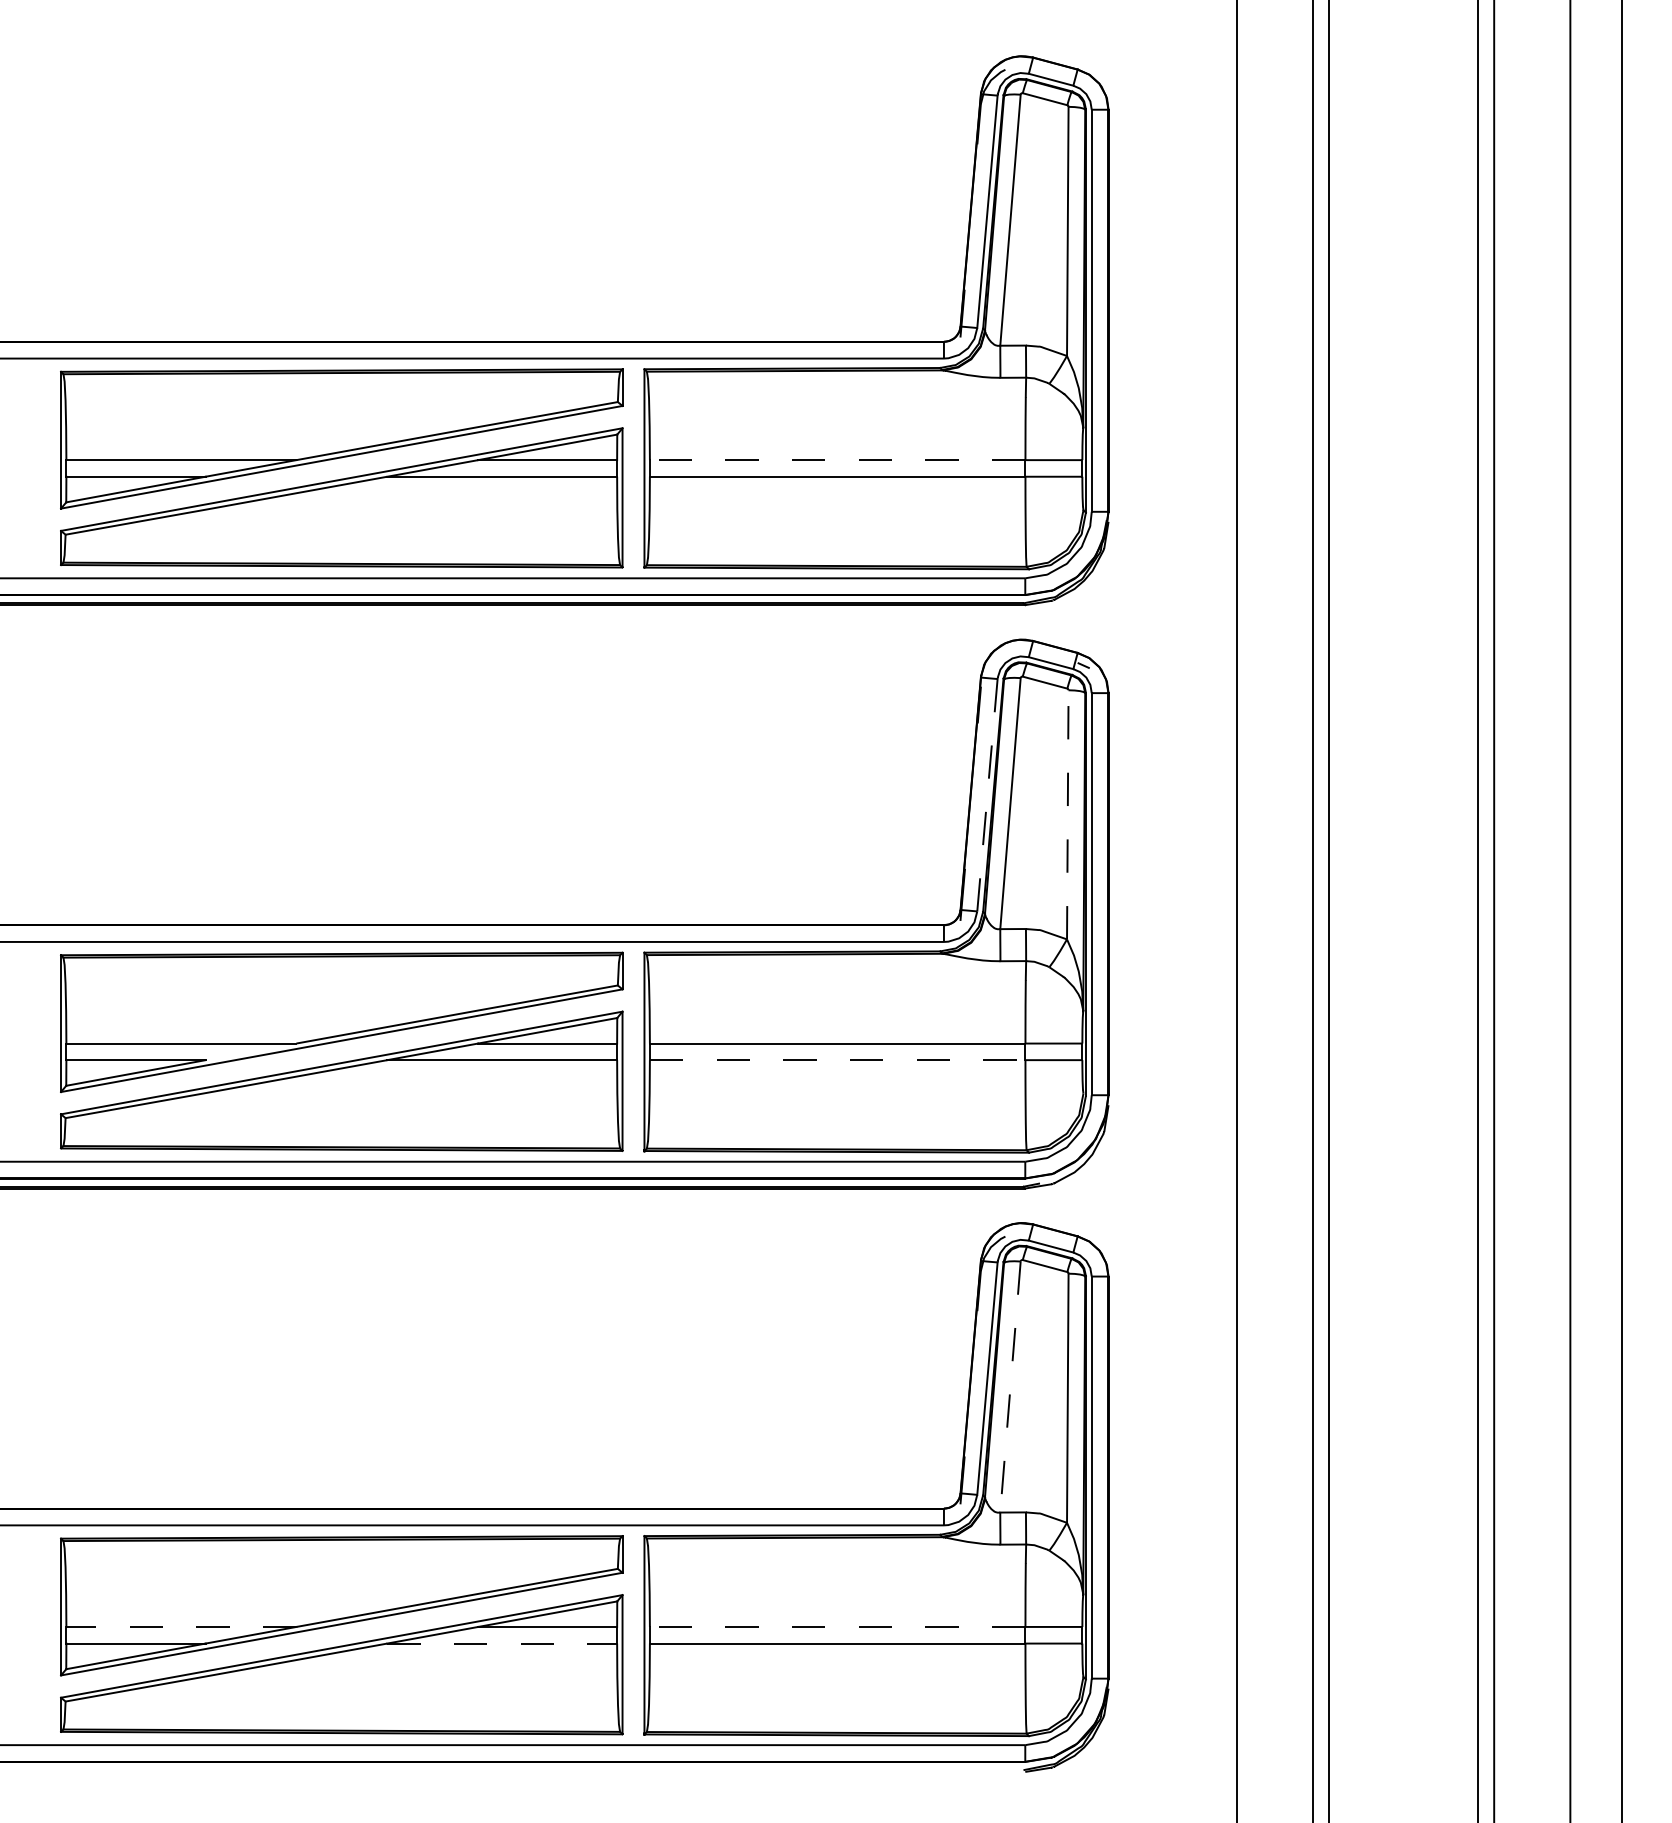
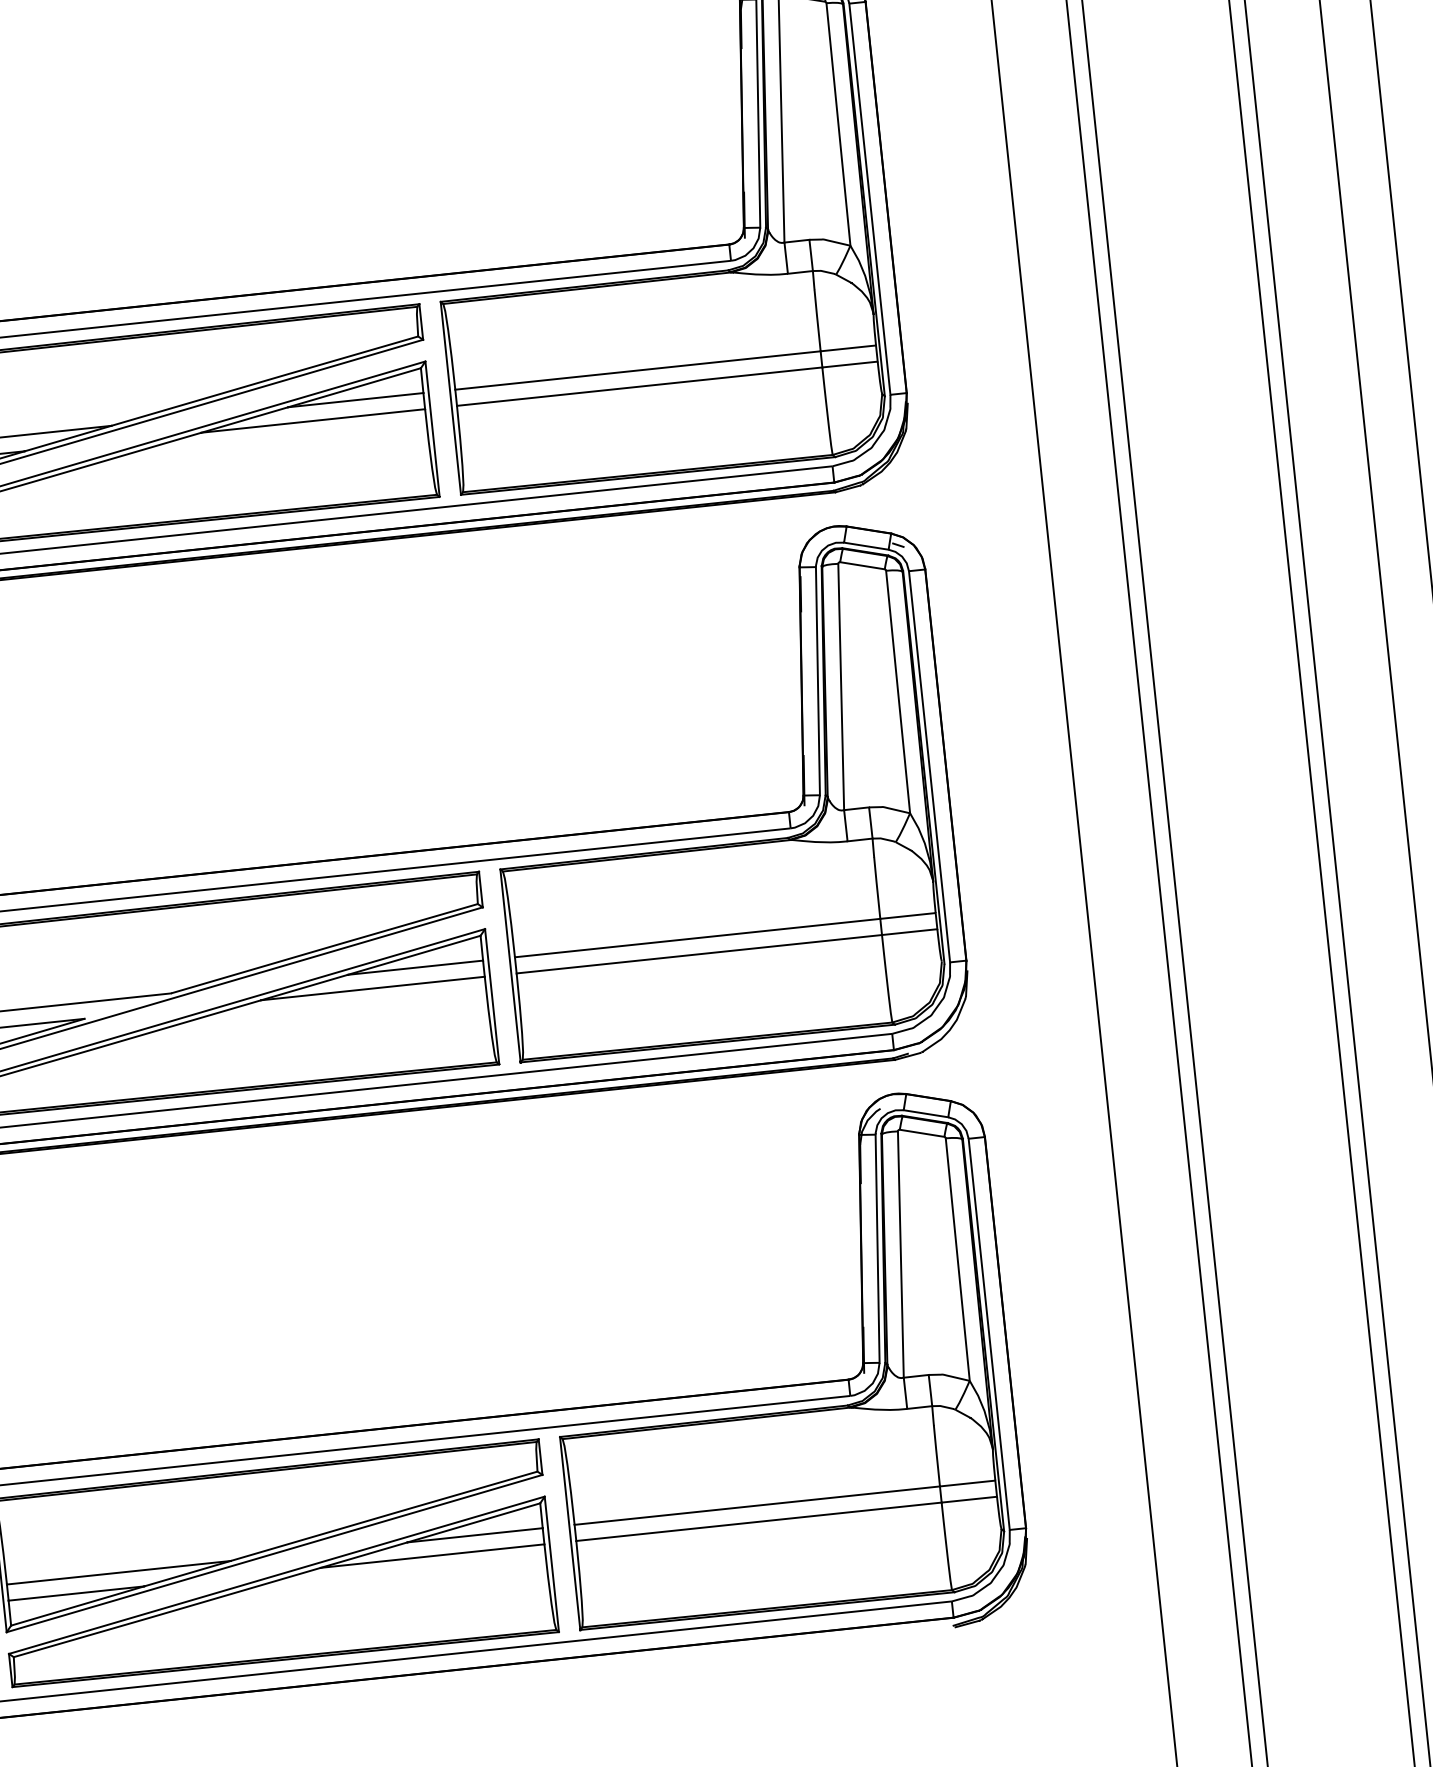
line: (837, 460) -> (637, 370), dashed -> solid
line: (987, 795) -> (818, 681), dashed -> solid
line: (1067, 814) -> (897, 691), dashed -> solid
line: (837, 1060) -> (699, 954), dashed -> solid
line: (1010, 1387) -> (900, 1255), dashed -> solid
line: (181, 1626) -> (118, 1572), dashed -> solid
line: (837, 1626) -> (757, 1505), dashed -> solid
line: (502, 1643) -> (432, 1556), dashed -> solid

